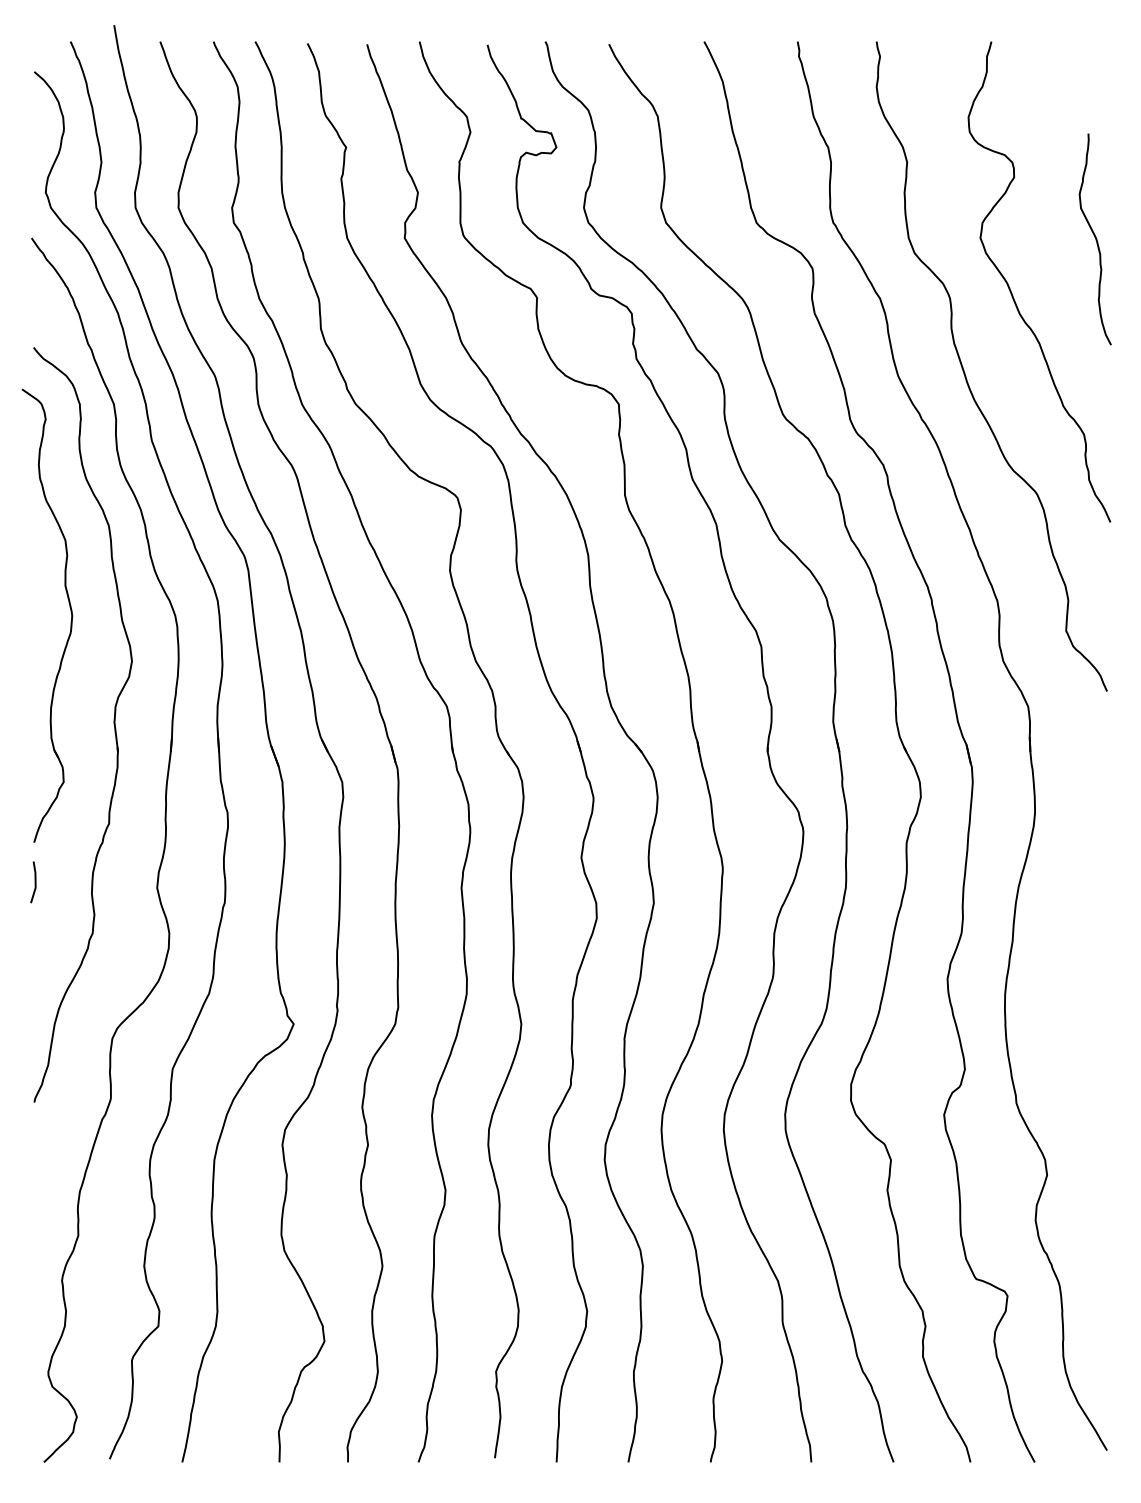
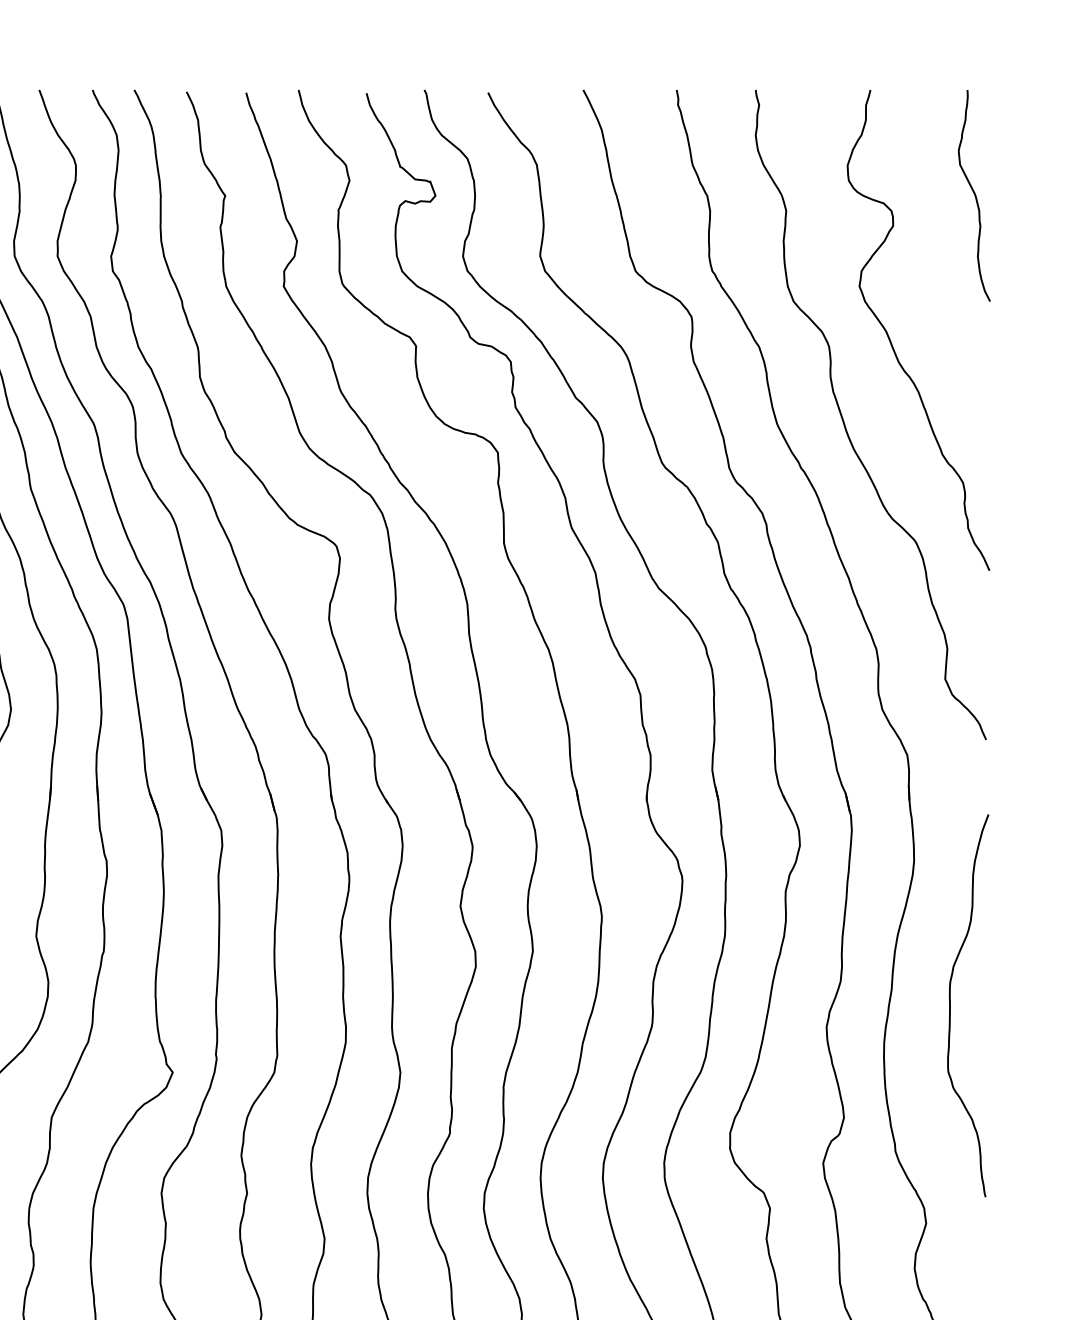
curve: (1095, 239) -> (974, 195), moved
curve: (1071, 957) -> (950, 1005), added

